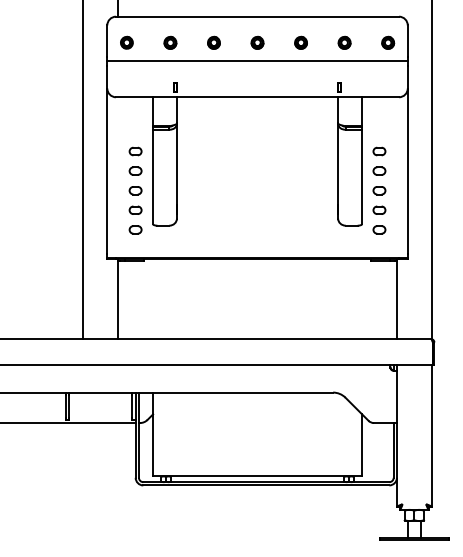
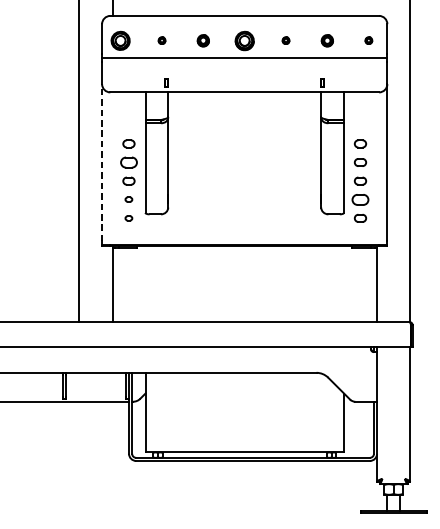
part: (126, 42) -> (120, 40), size x1.6
part: (170, 42) -> (162, 40), size x0.6
part: (257, 42) -> (244, 40), size x1.6
part: (300, 42) -> (285, 40), size x0.6
part: (388, 42) -> (369, 40), size x0.6
part: (135, 170) -> (128, 161), size x1.4
line: (107, 171) -> (102, 162), solid -> dashed
part: (135, 209) -> (128, 198), size x0.6
part: (379, 209) -> (360, 198), size x1.4
part: (135, 229) -> (128, 217), size x0.6

